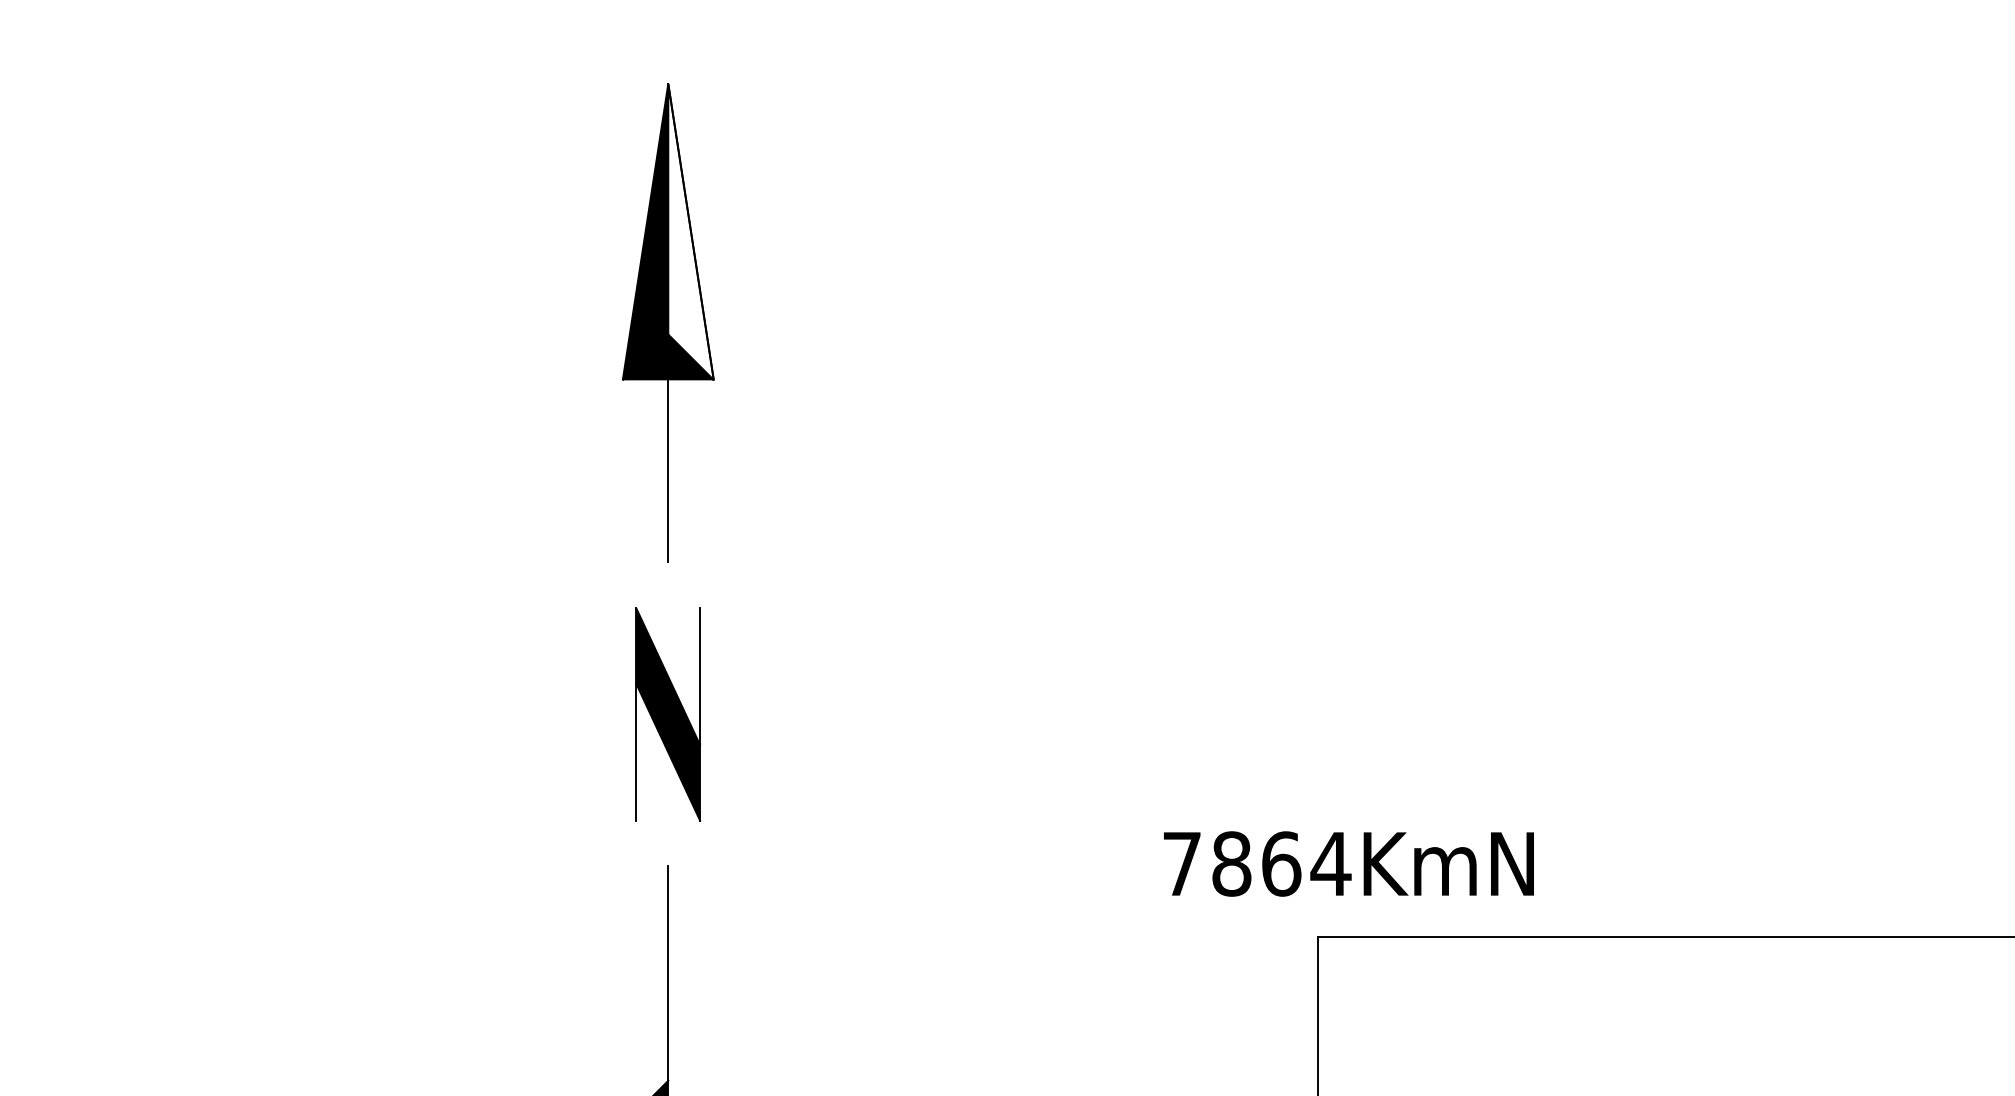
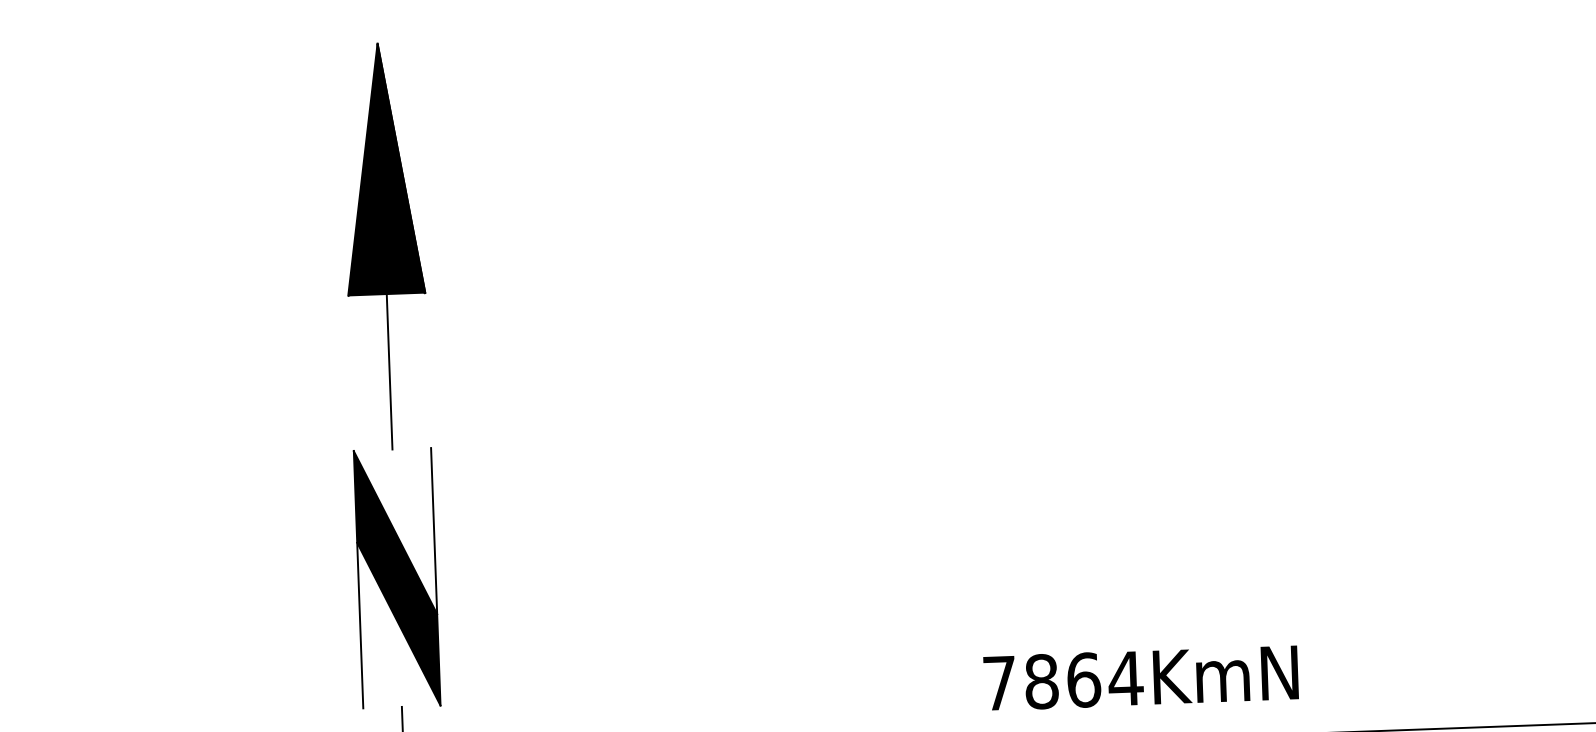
fill: (690, 231) -> (400, 168), added
part: (667, 714) -> (396, 578), size x1.43
text: (1348, 863) -> (1140, 677), moved

